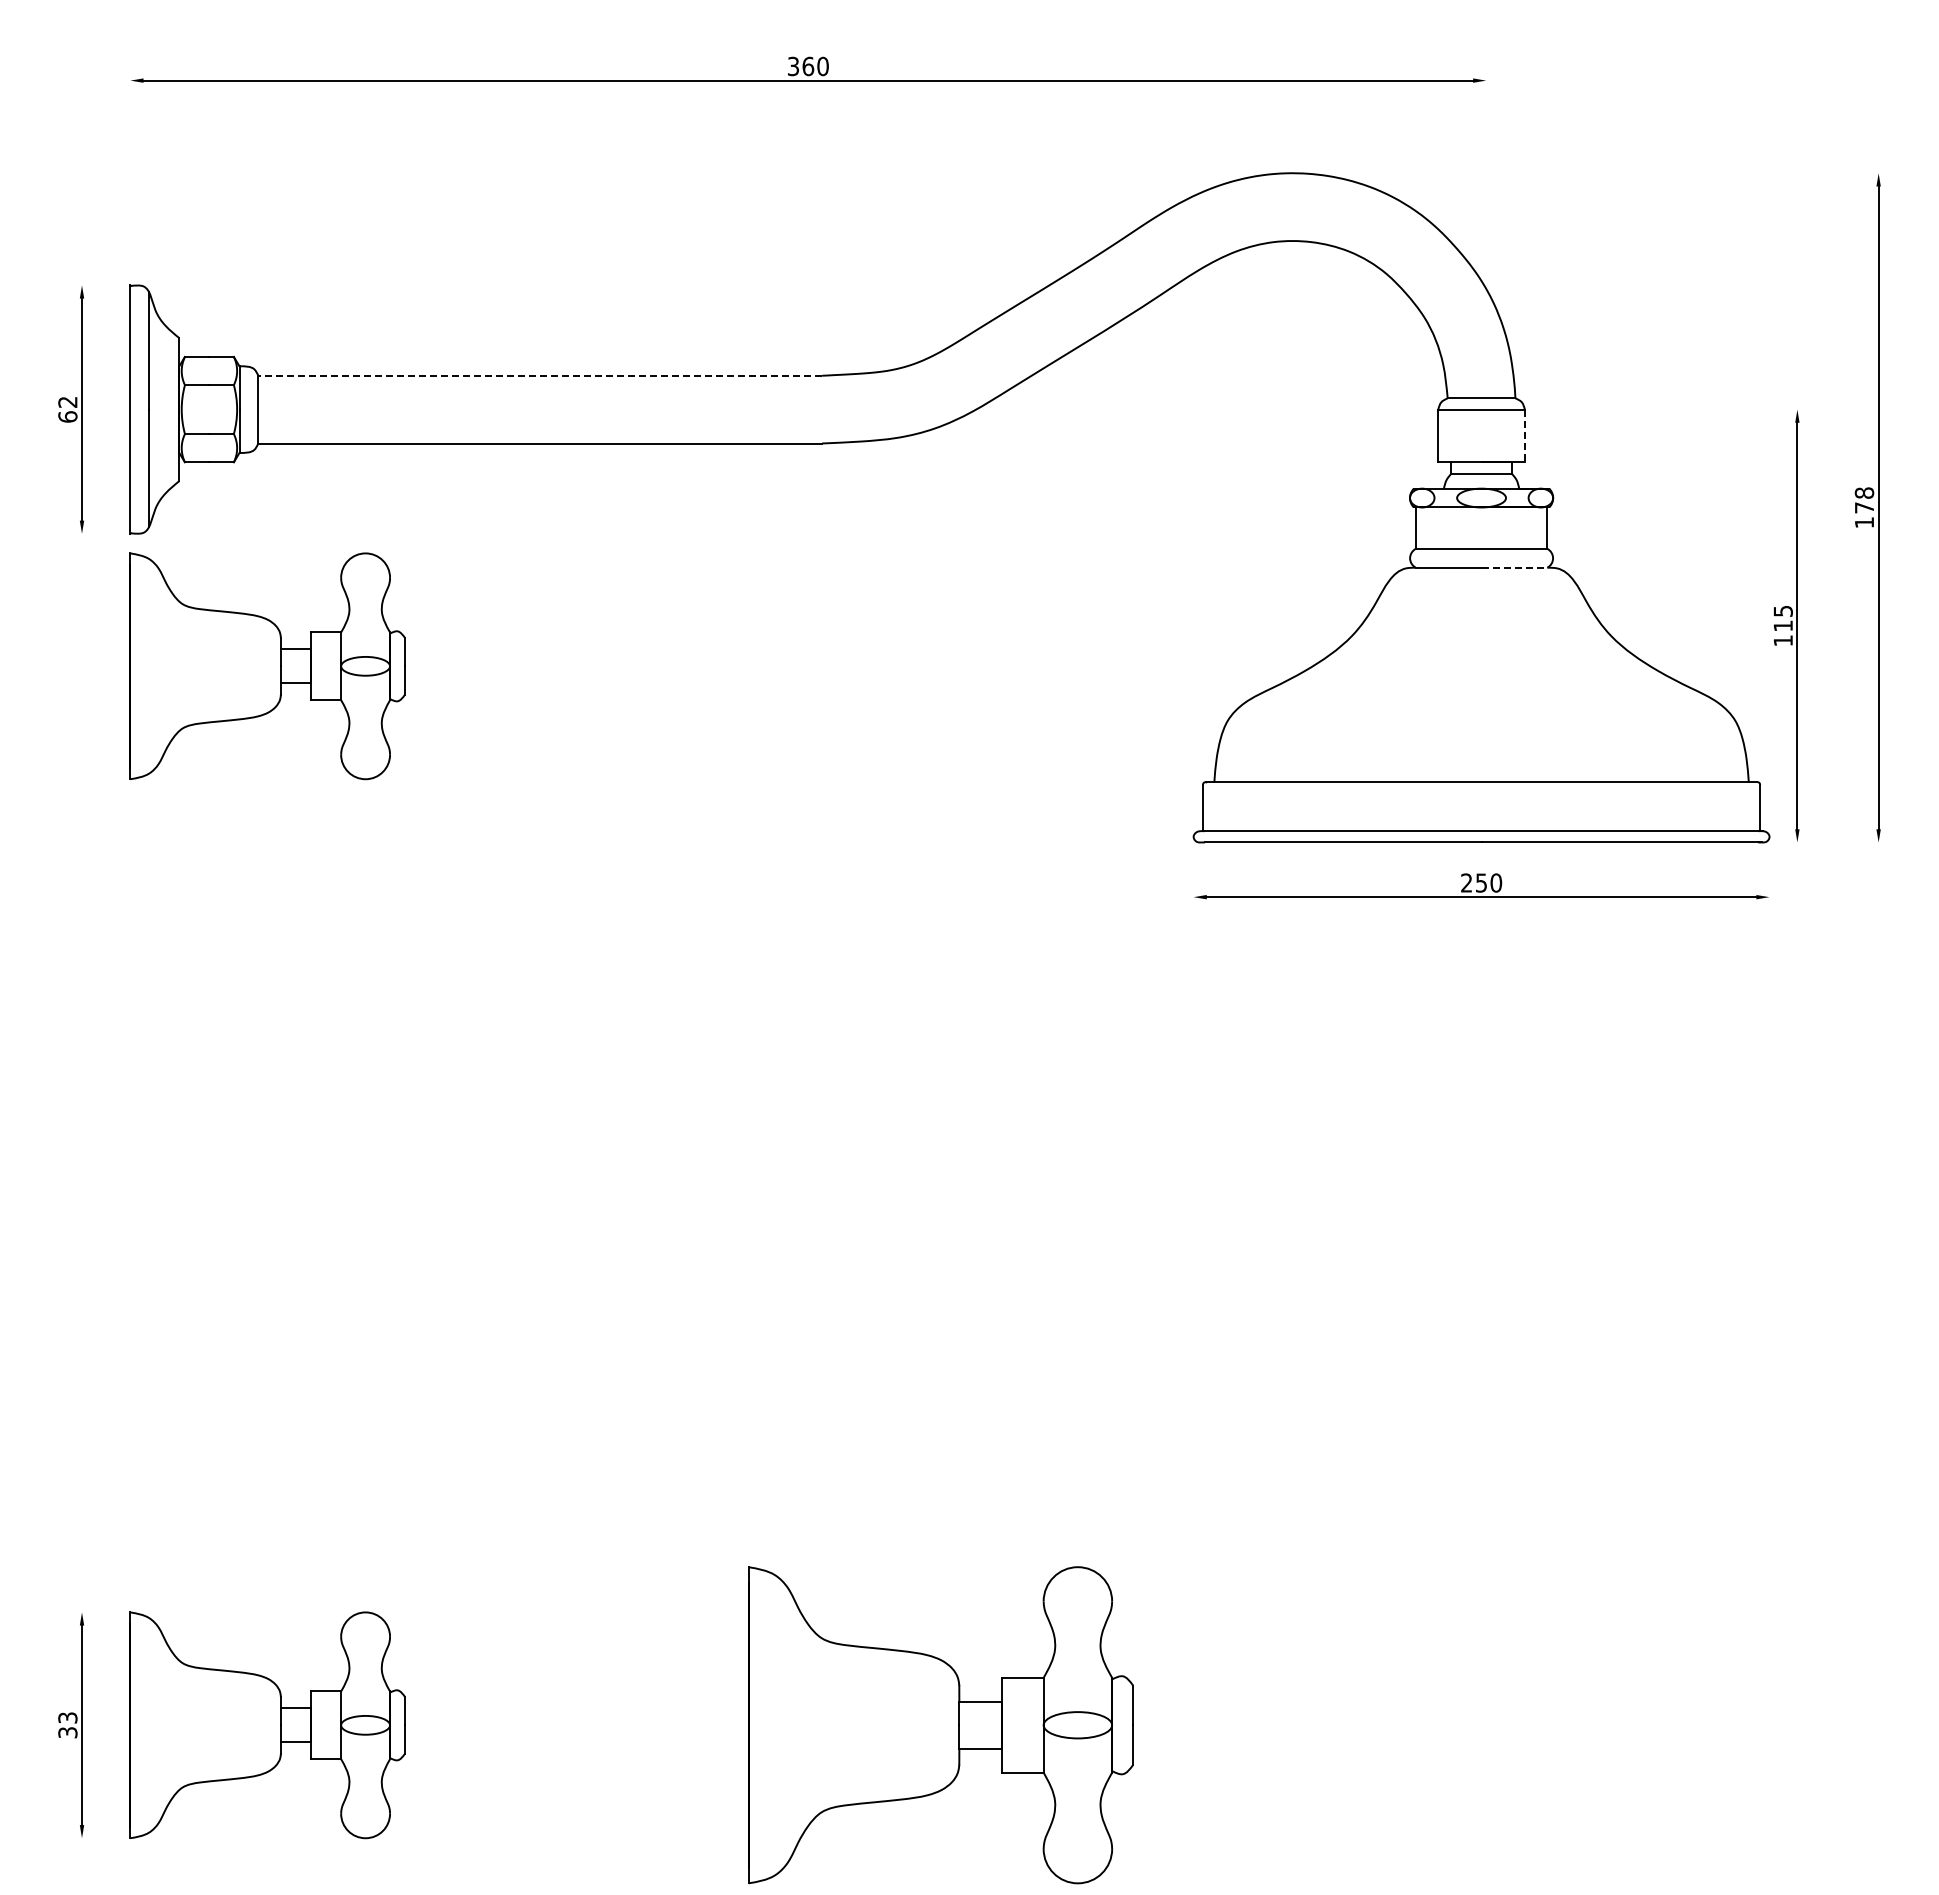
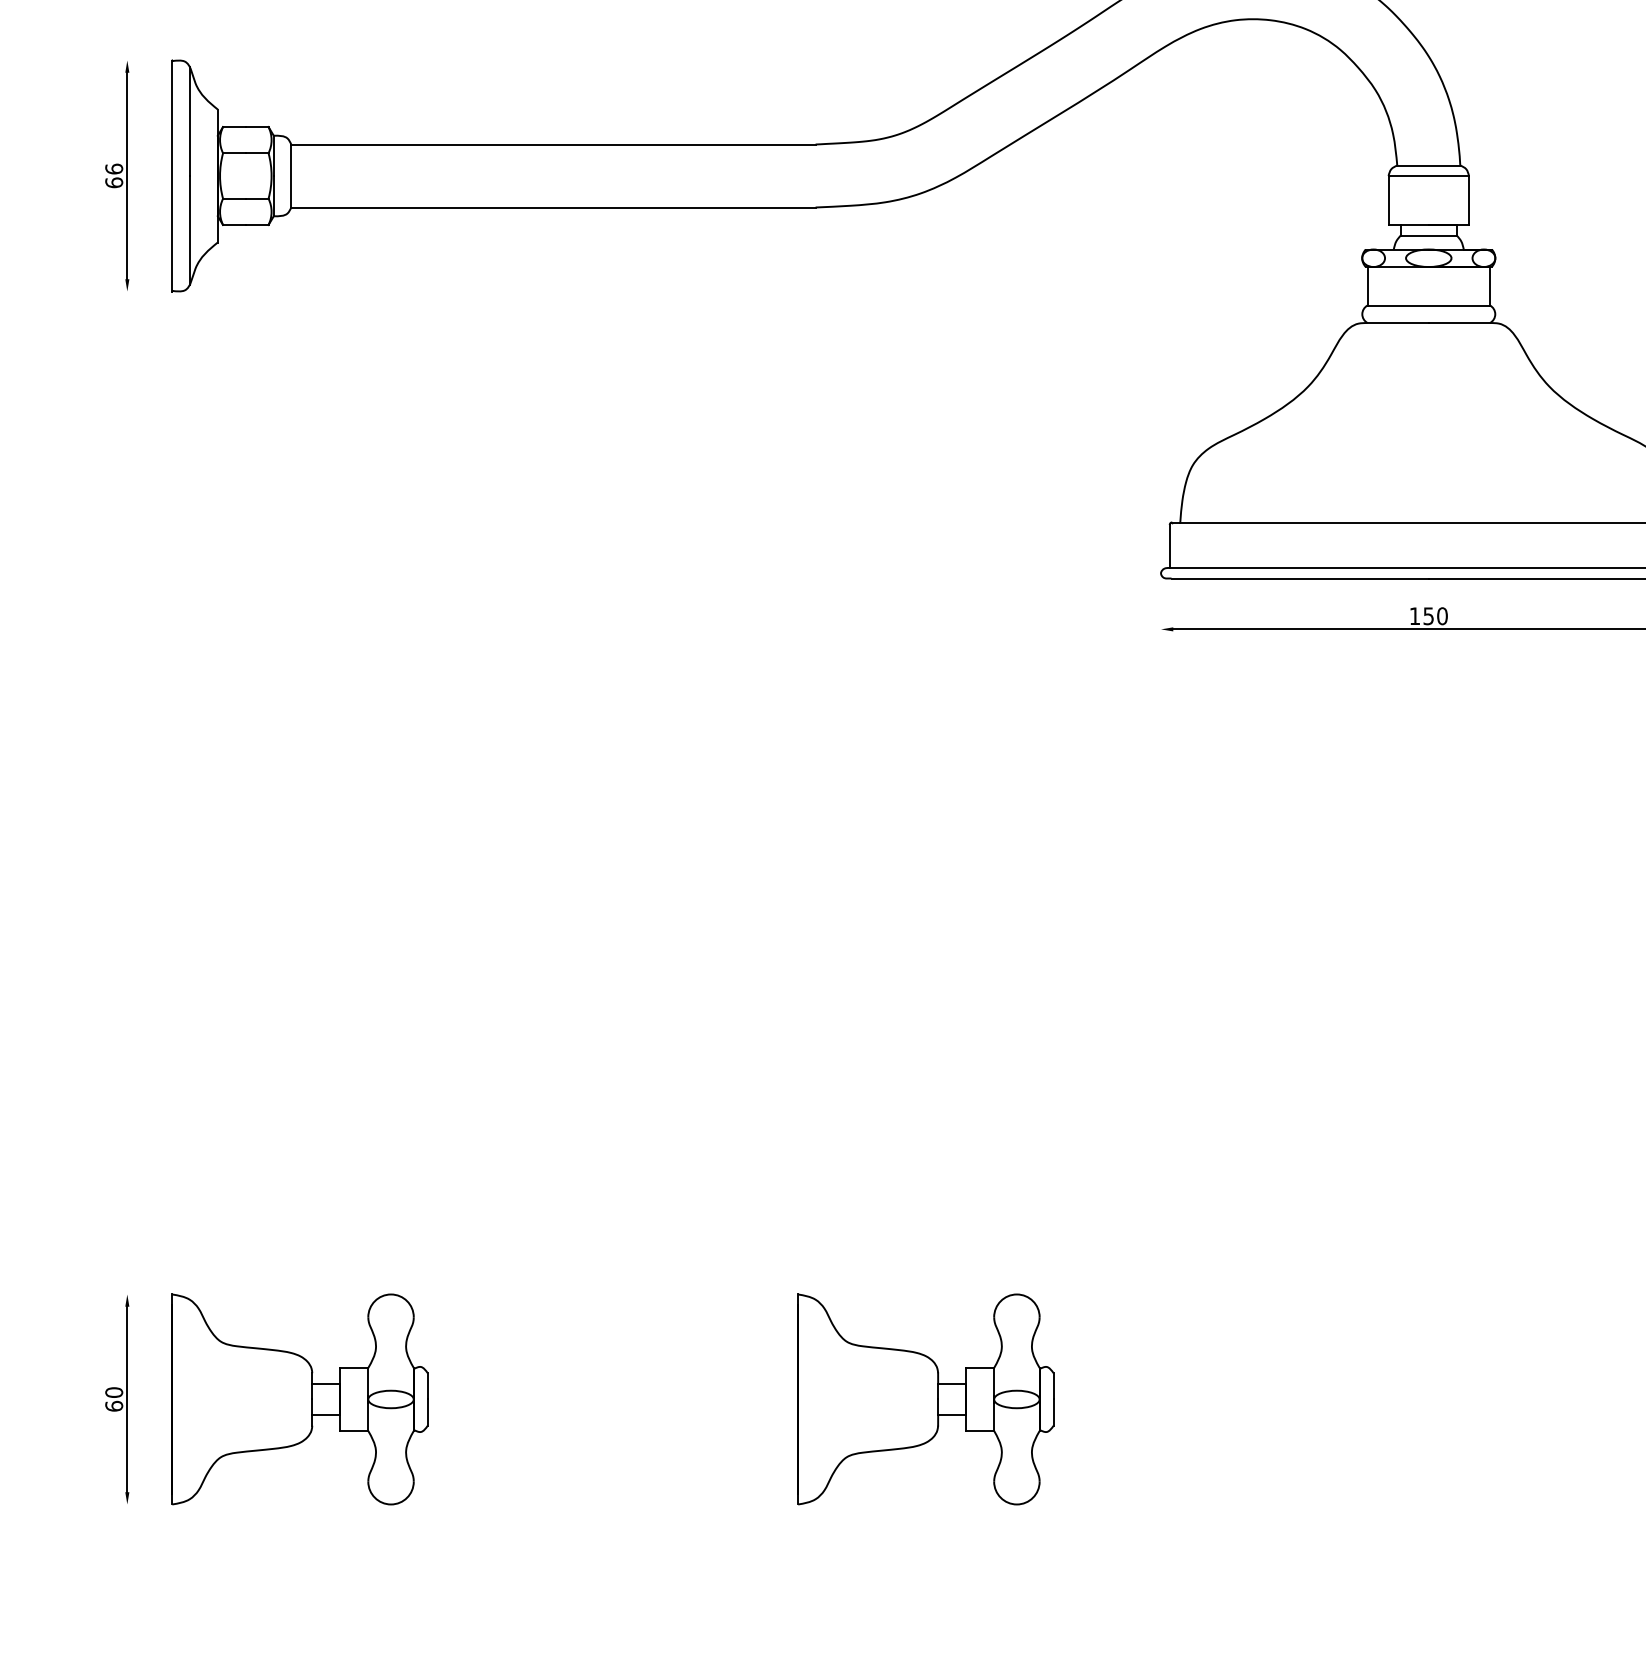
line: (540, 375) -> (553, 144), dashed -> solid
text: (67, 401) -> (113, 168), 62 -> 66
line: (1524, 436) -> (1468, 201), dashed -> solid
line: (1514, 567) -> (1459, 322), dashed -> solid
part: (267, 666) -> (299, 414), removed
text: (1466, 882) -> (1414, 615), 250 -> 150
text: (67, 1725) -> (113, 1399), 33 -> 60
part: (940, 1725) -> (925, 1399), size x0.71

